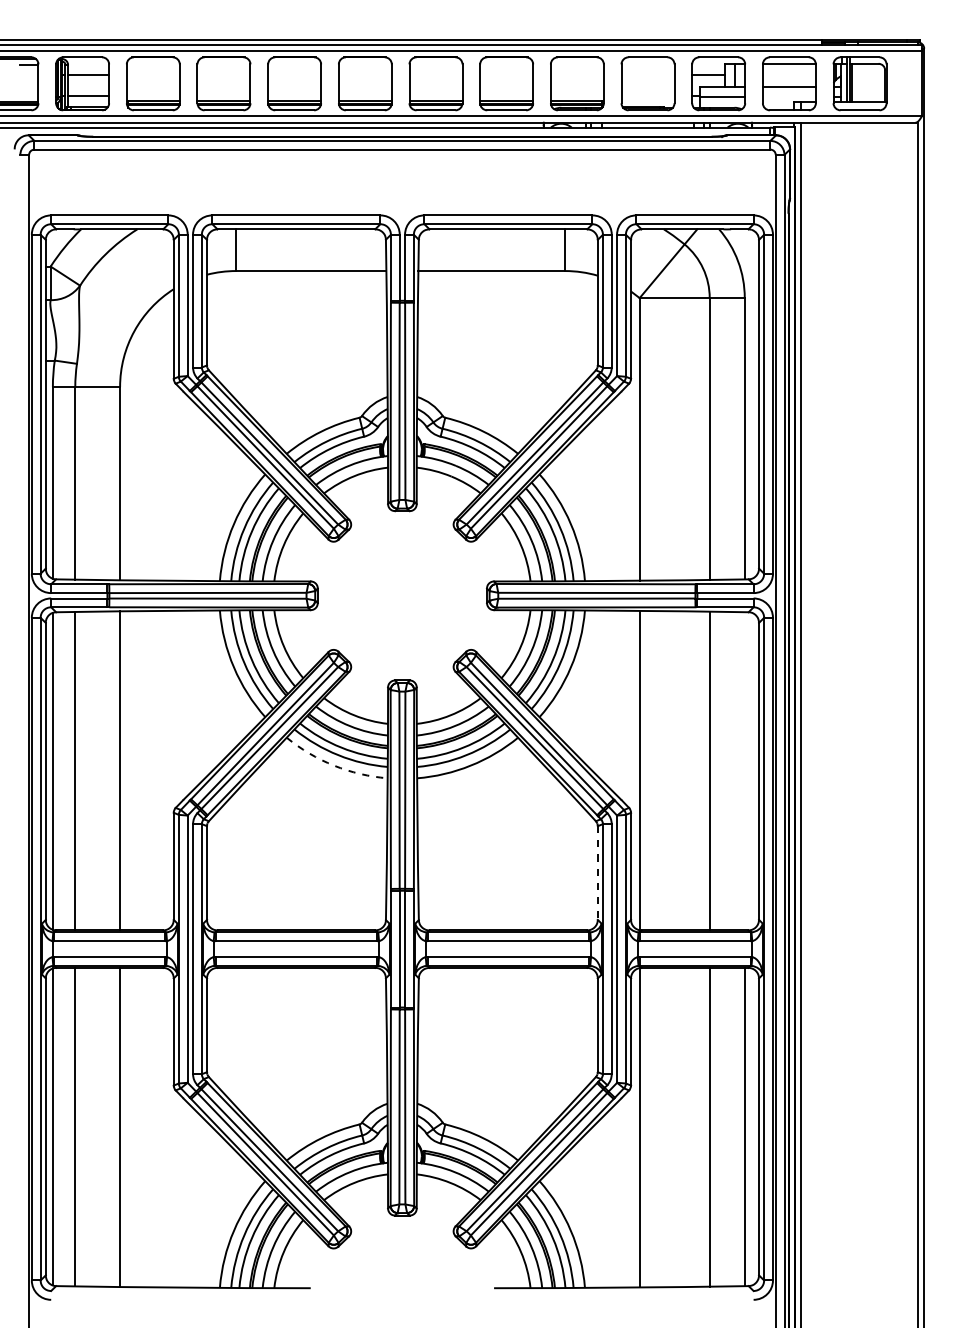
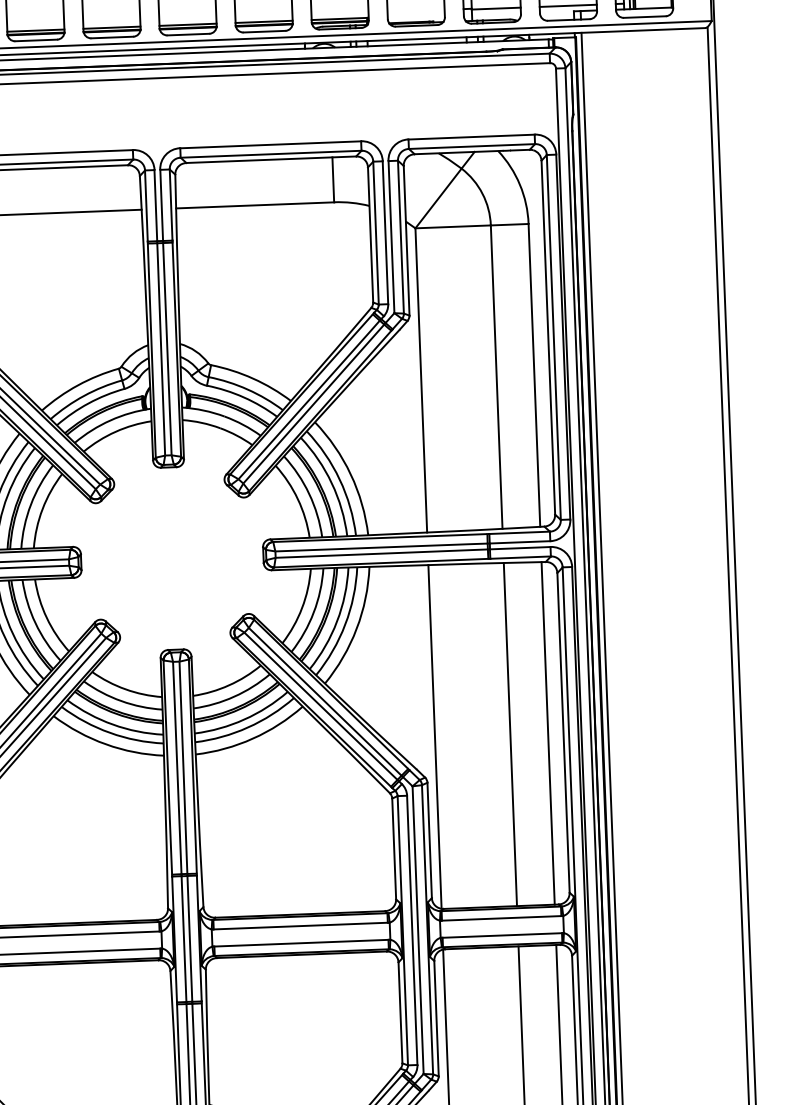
line: (788, 97) -> (567, 6), added
arc: (334, 765) -> (106, 744), dashed -> solid
line: (744, 771) -> (547, 733), added
line: (597, 873) -> (393, 849), dashed -> solid

